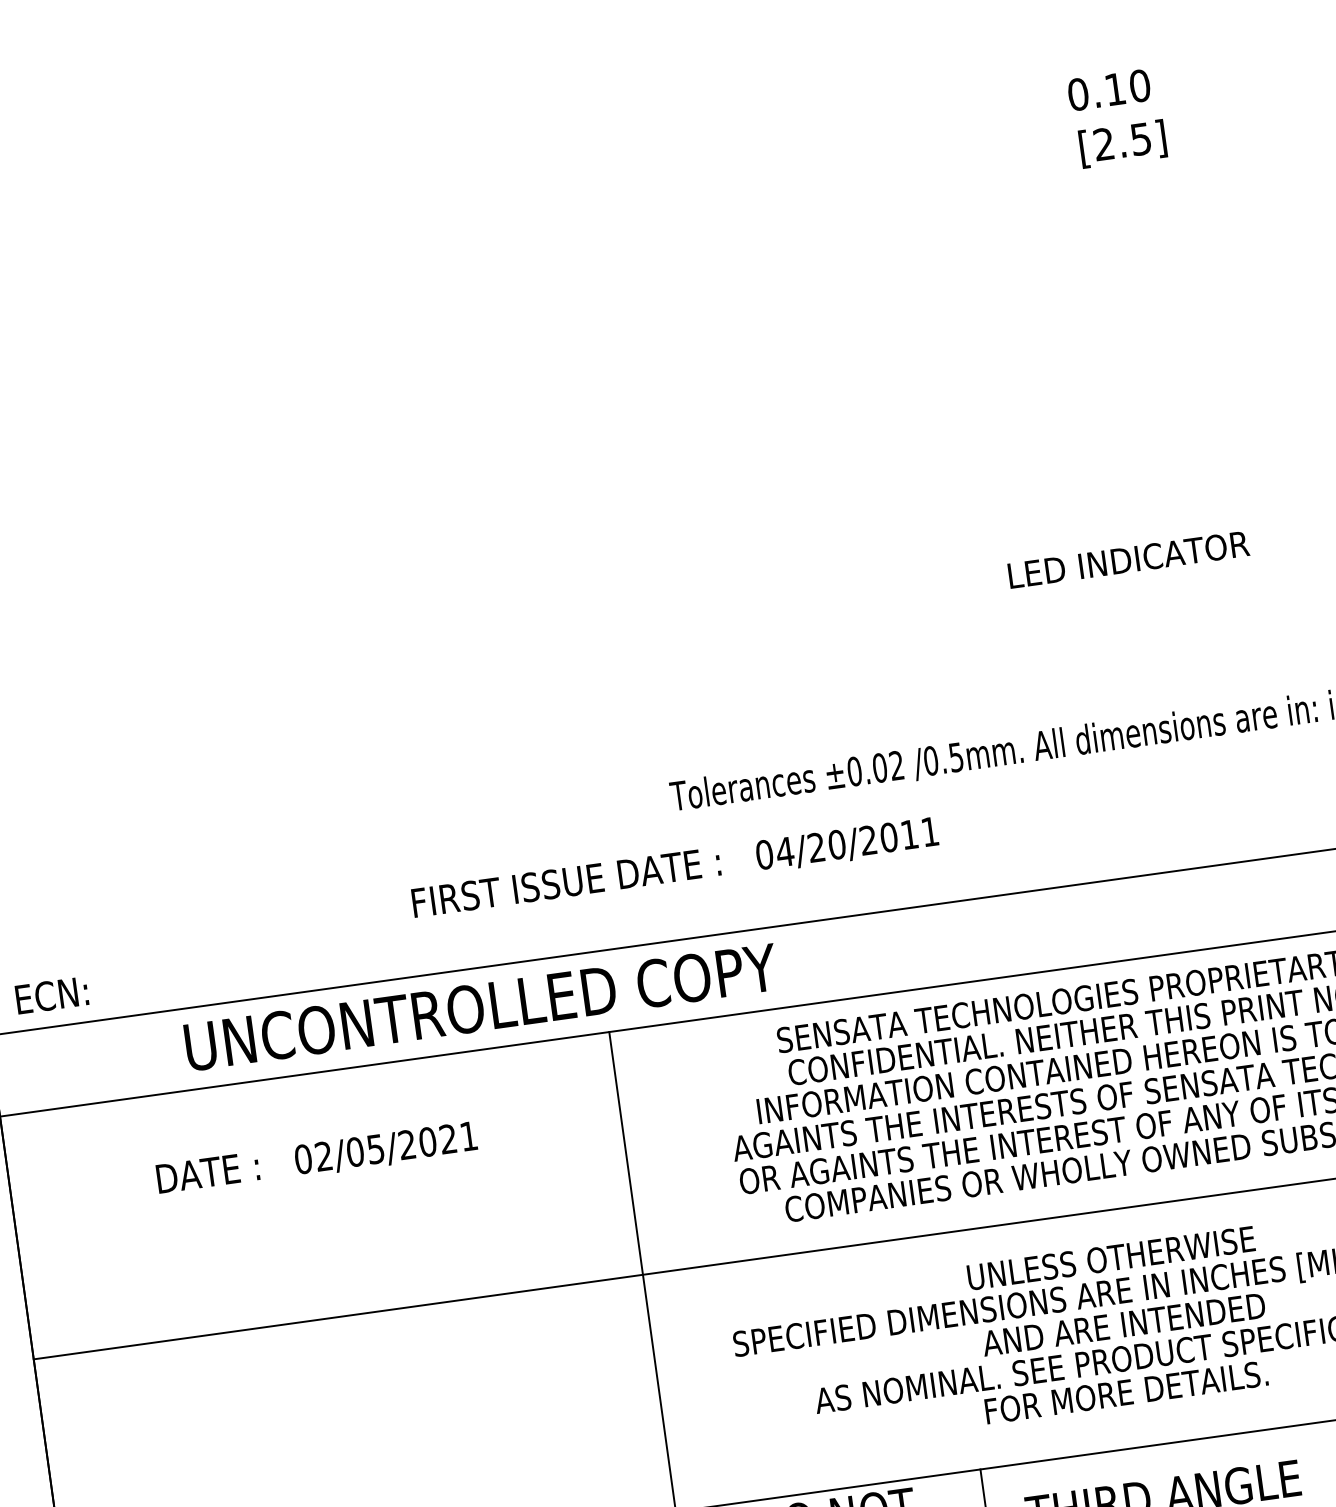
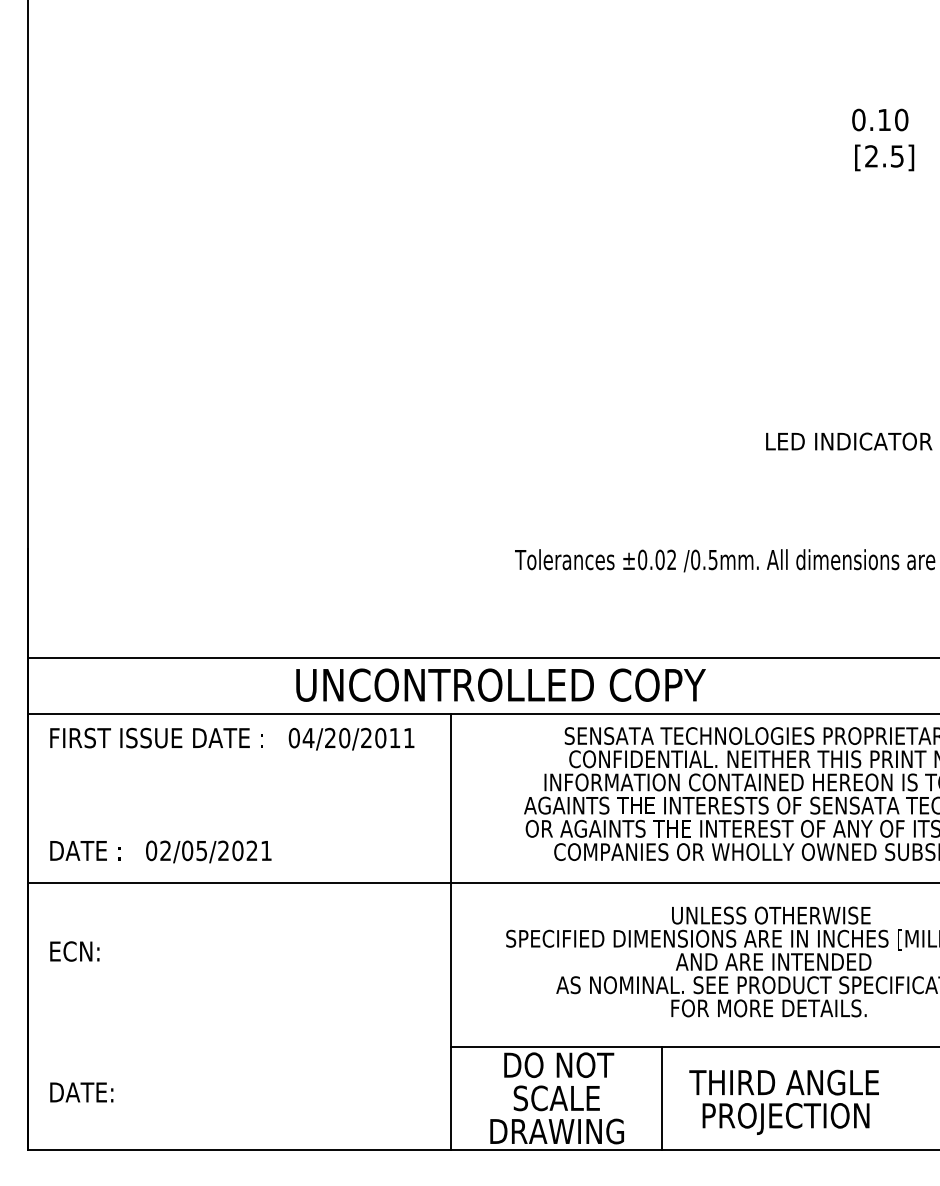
text: (675, 867) -> (232, 738), moved
text: (51, 995) -> (74, 951), moved
text: (480, 1006) -> (500, 684), moved
text: (316, 1158) -> (160, 851), moved

